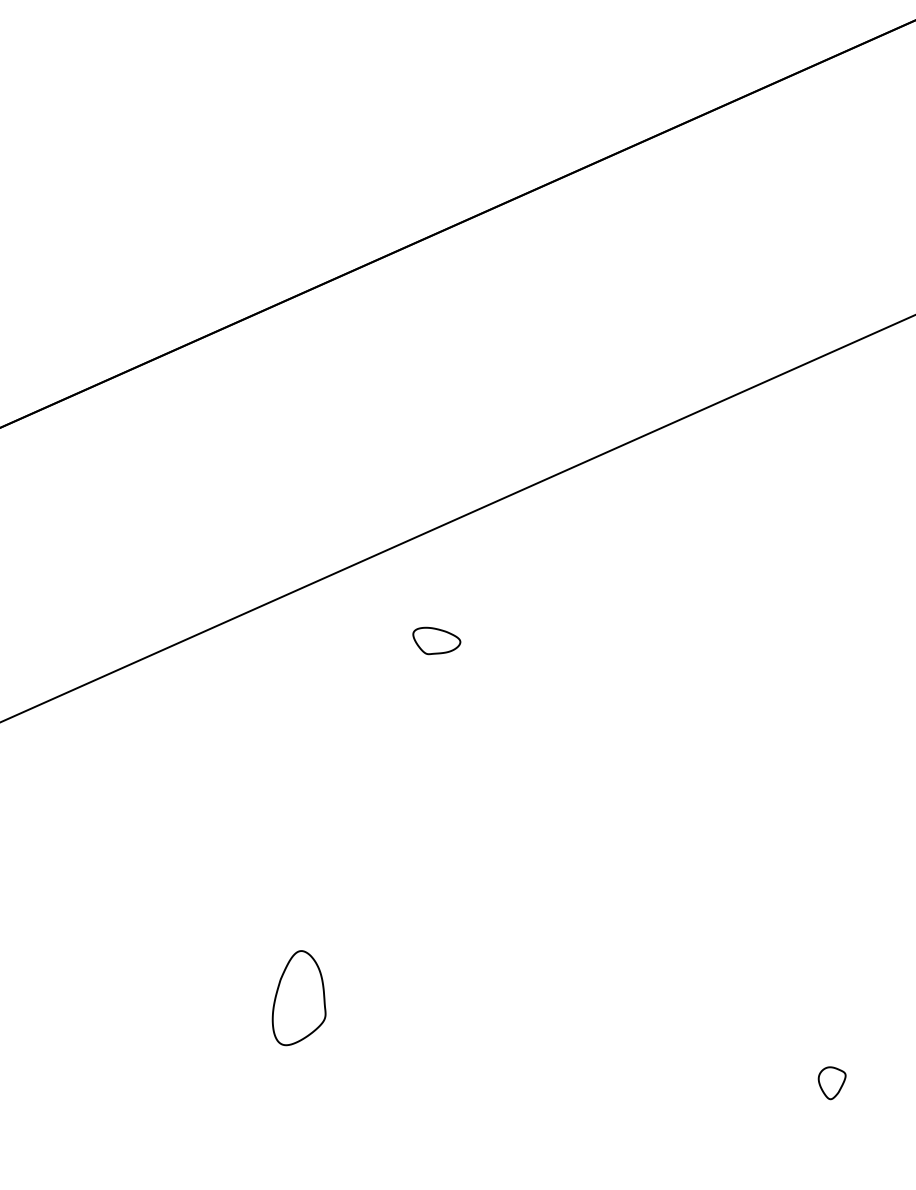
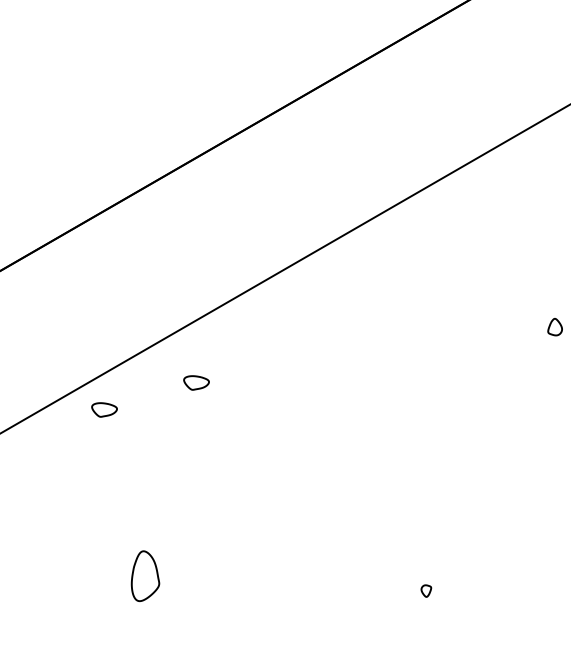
part: (256, 673) -> (104, 409), added
part: (832, 1082) -> (426, 590), size x0.7

